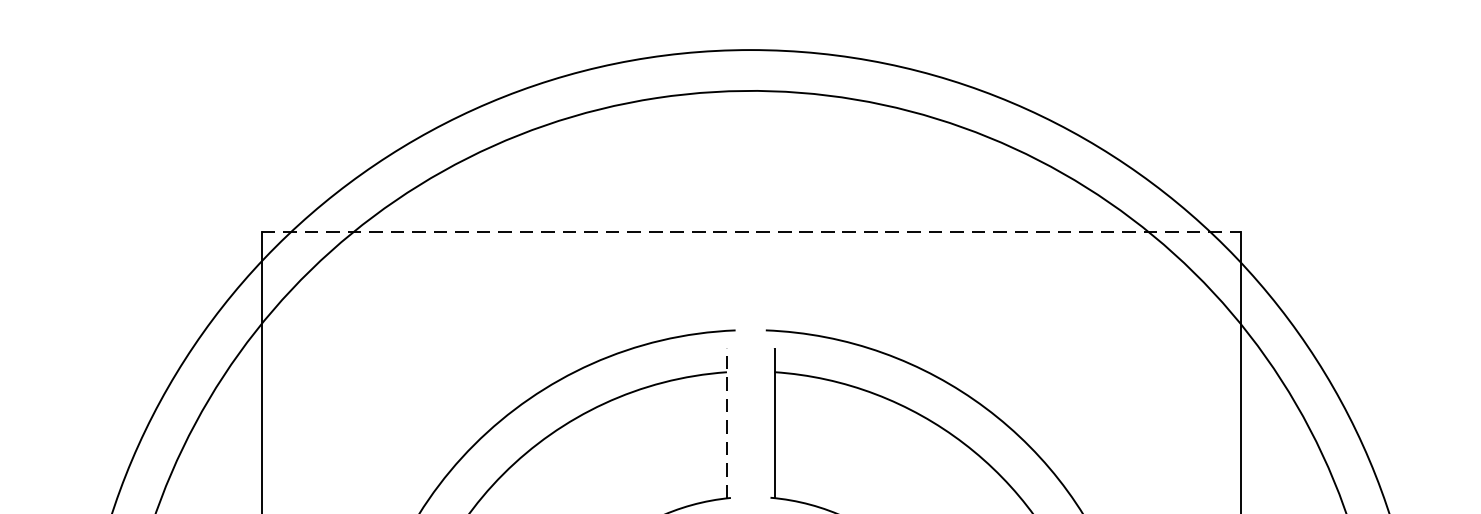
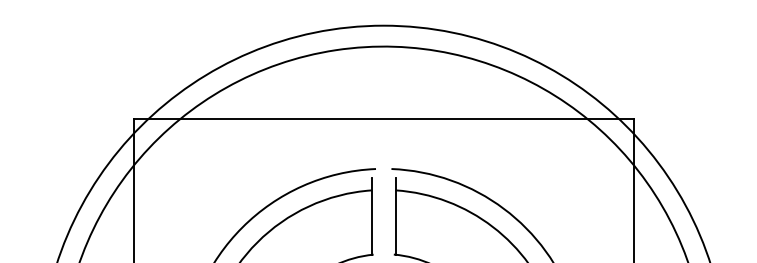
line: (752, 231) -> (384, 118), dashed -> solid
line: (726, 423) -> (371, 216), dashed -> solid

